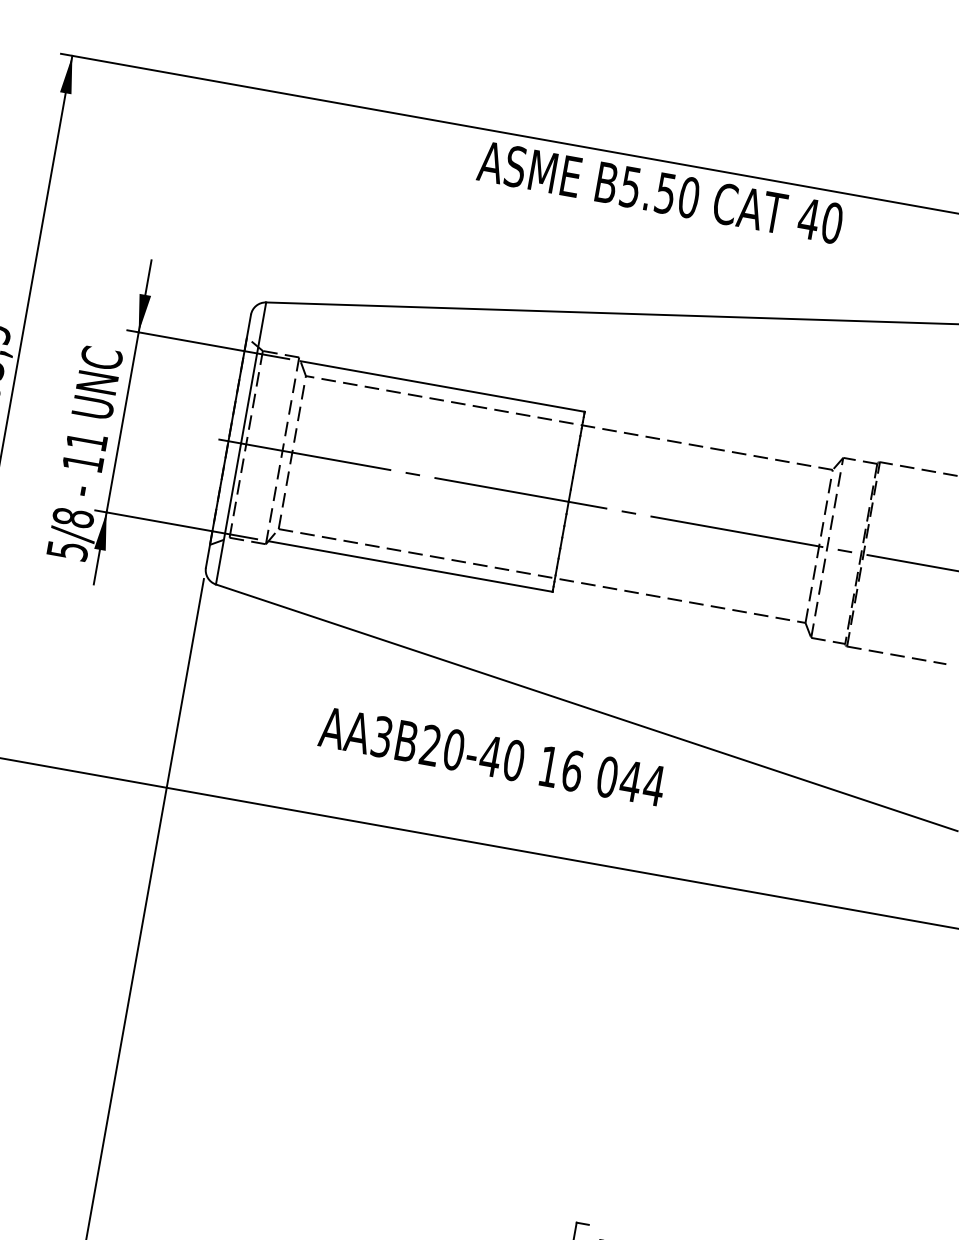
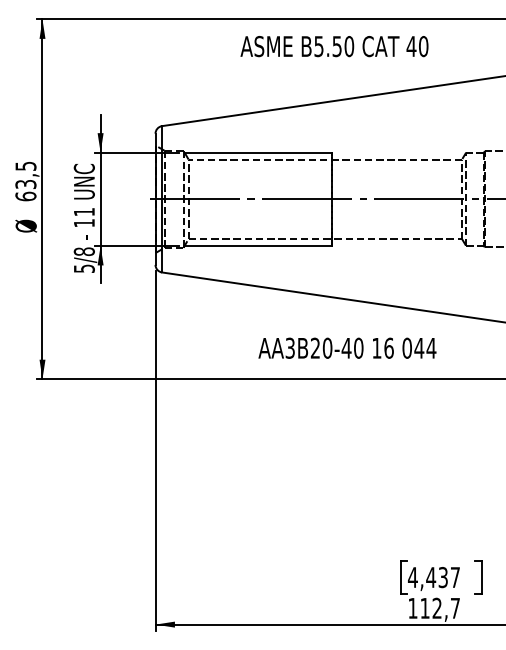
text: (660, 192) -> (334, 46), moved
text: (492, 755) -> (347, 347), moved

